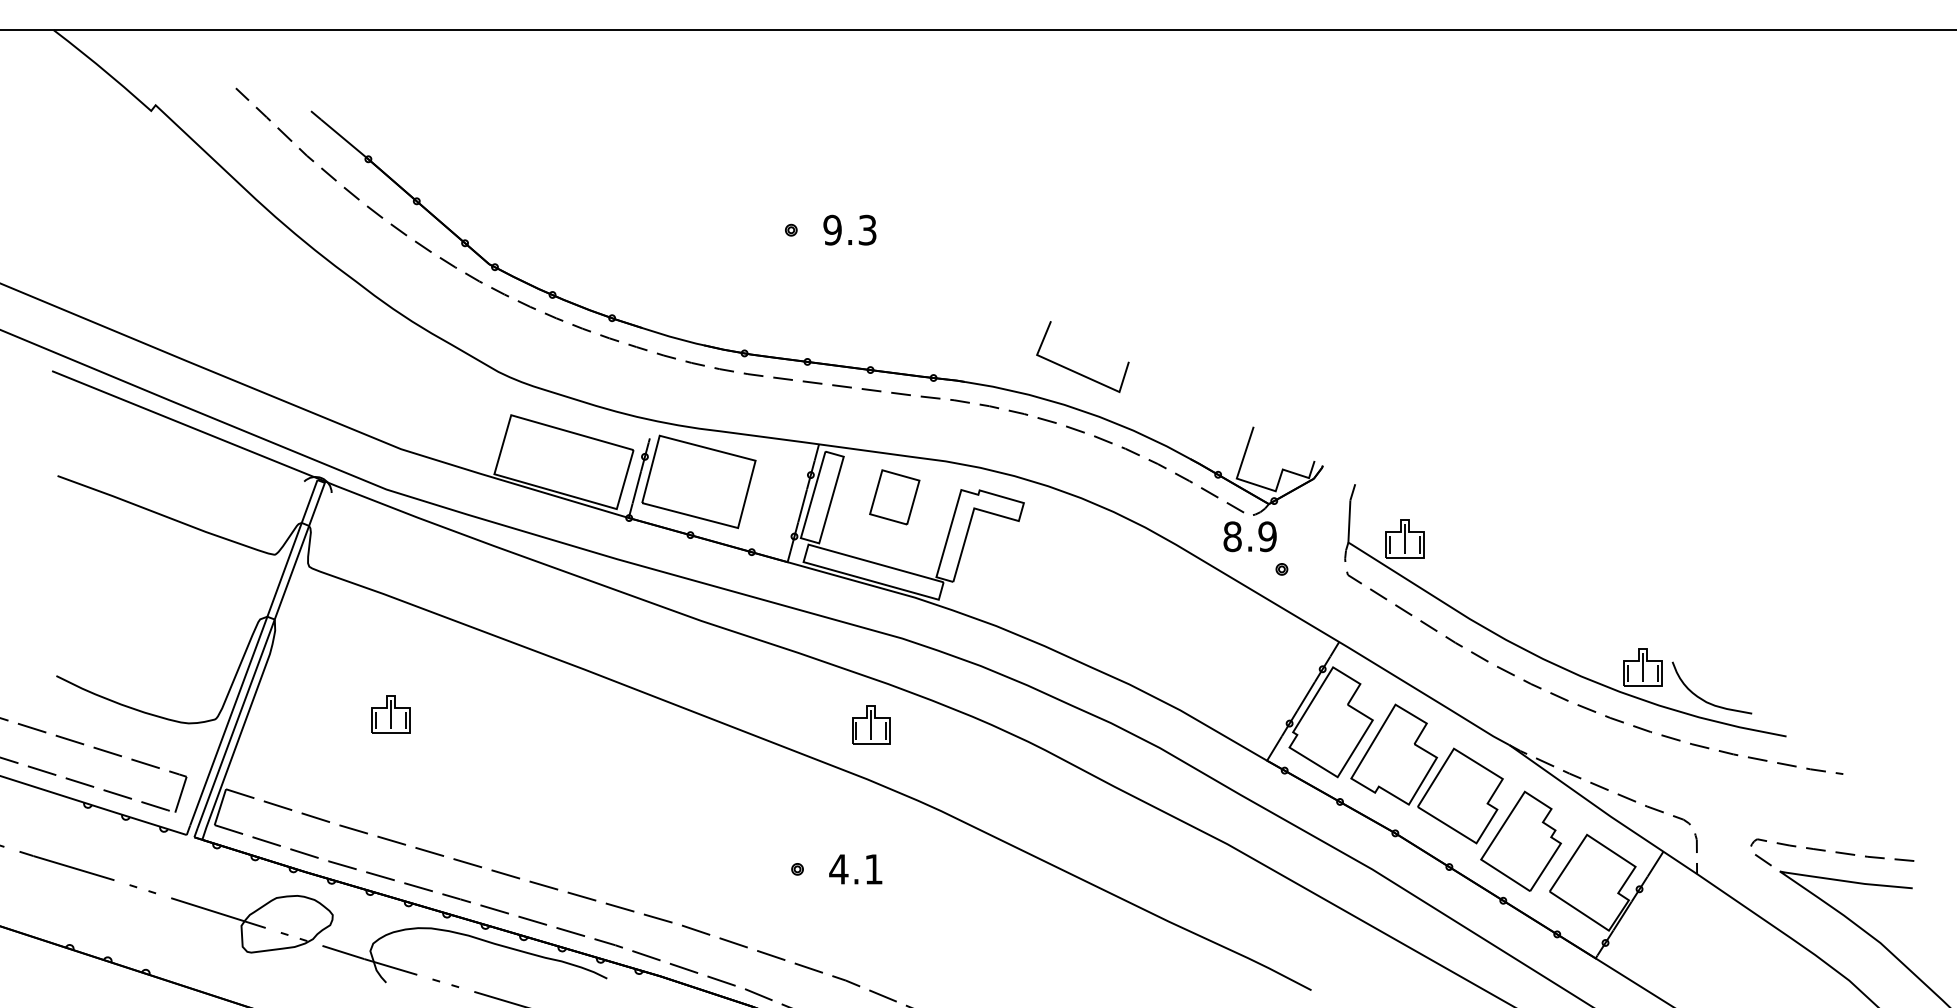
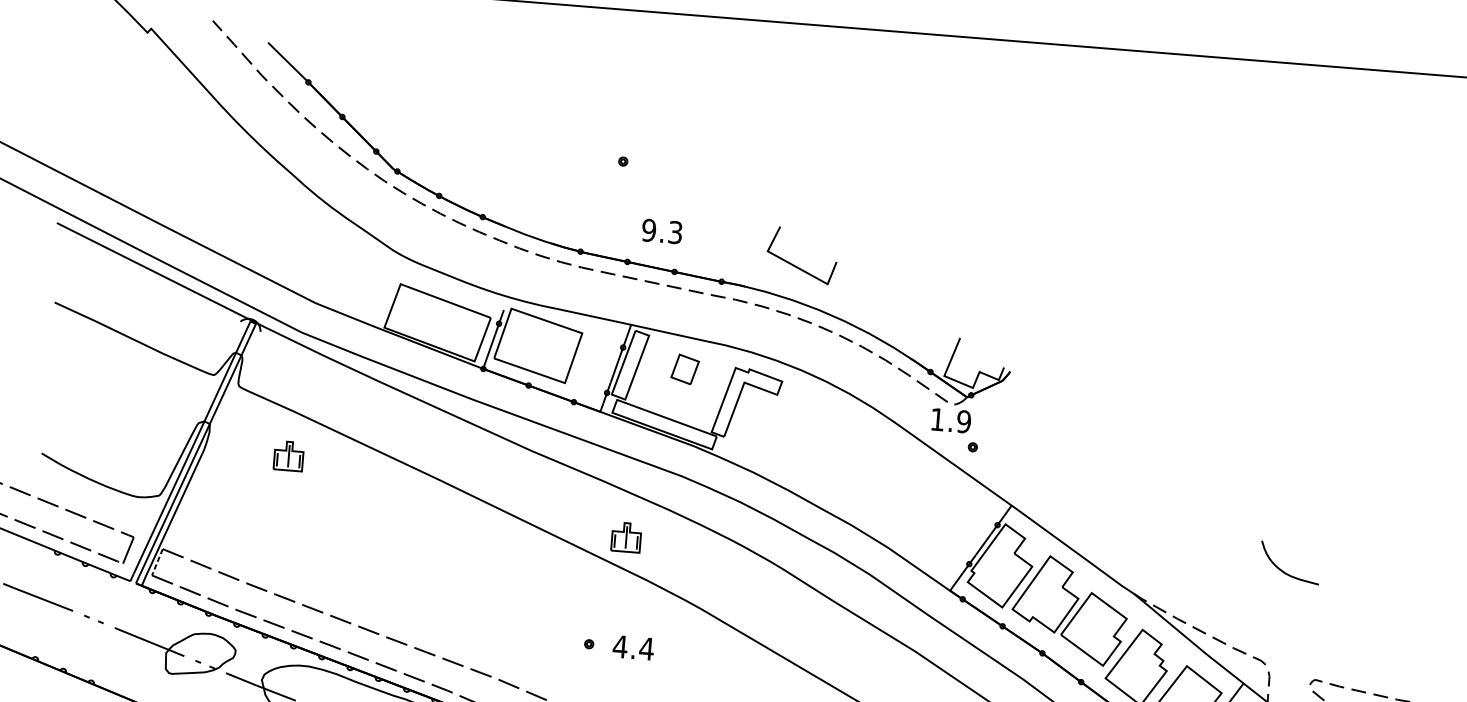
text: (849, 229) -> (661, 230), moved
line: (1074, 370) -> (795, 265), moved
part: (894, 497) -> (684, 369), size x0.7
text: (1232, 536) -> (937, 419), 8.9 -> 1.9
part: (1623, 660) -> (1225, 536), removed
part: (390, 714) -> (288, 456), moved
part: (871, 724) -> (626, 537), moved
line: (220, 807) -> (157, 562), solid -> dashed
text: (873, 869) -> (646, 648), 4.1 -> 4.4

